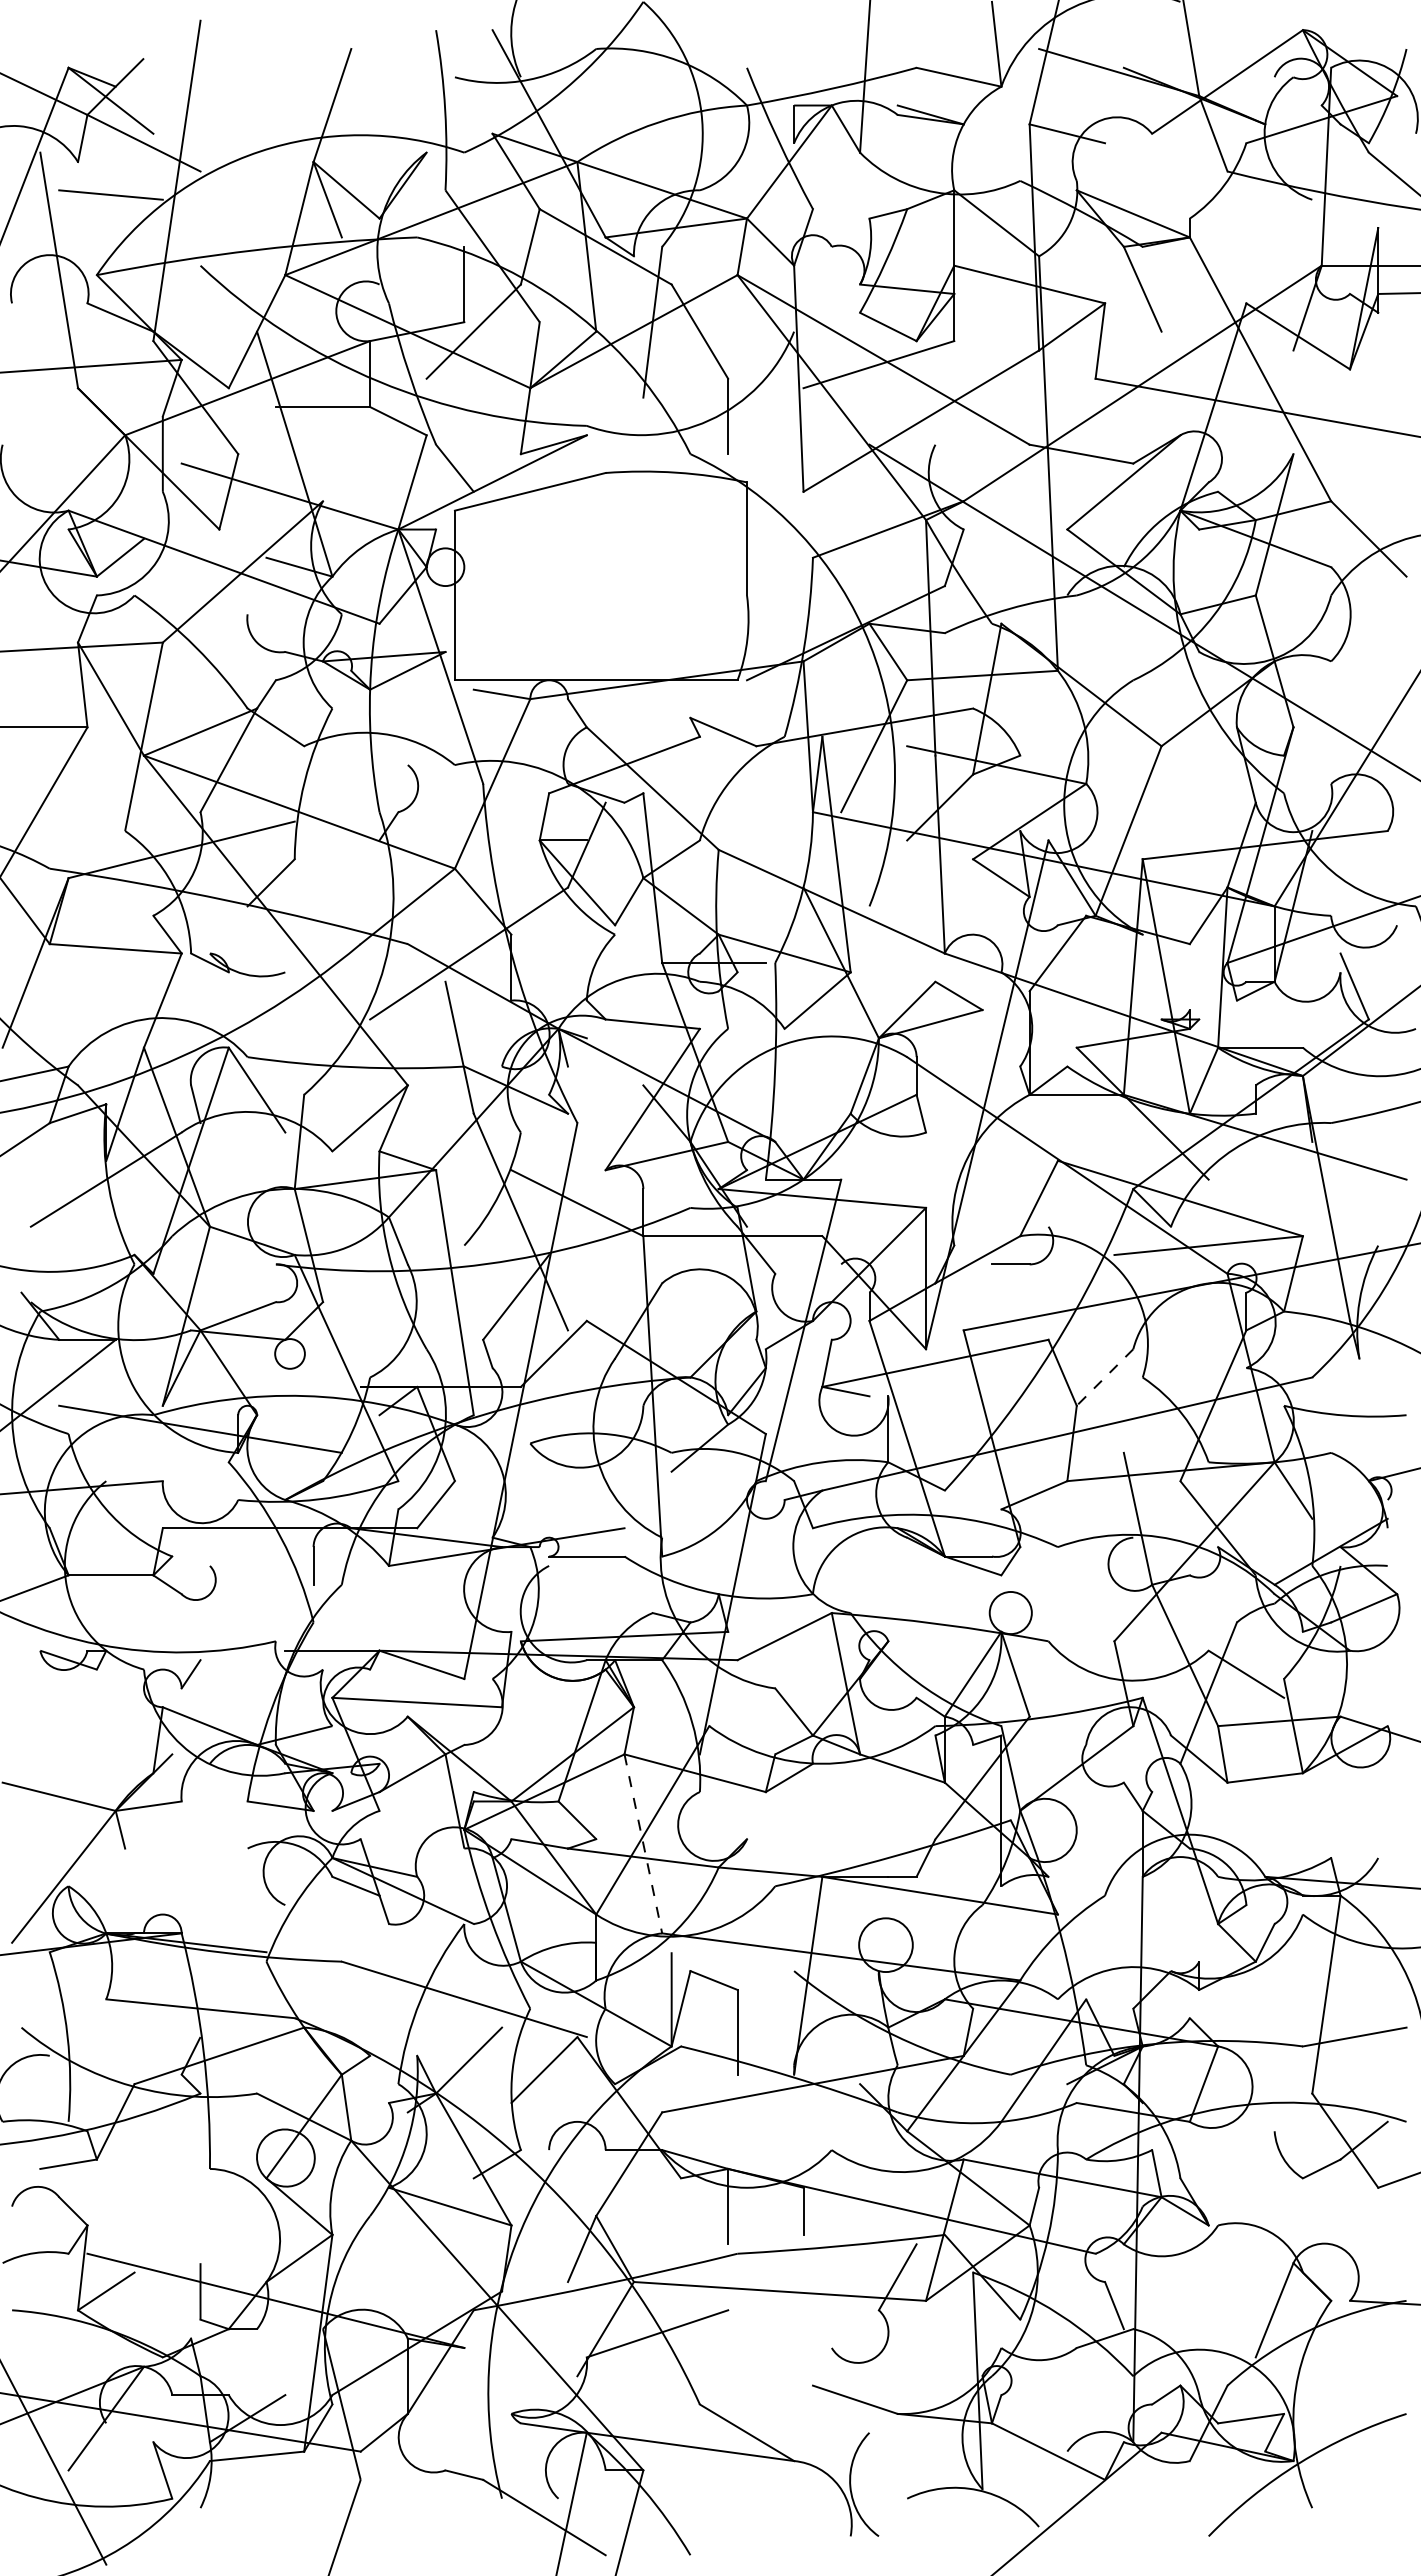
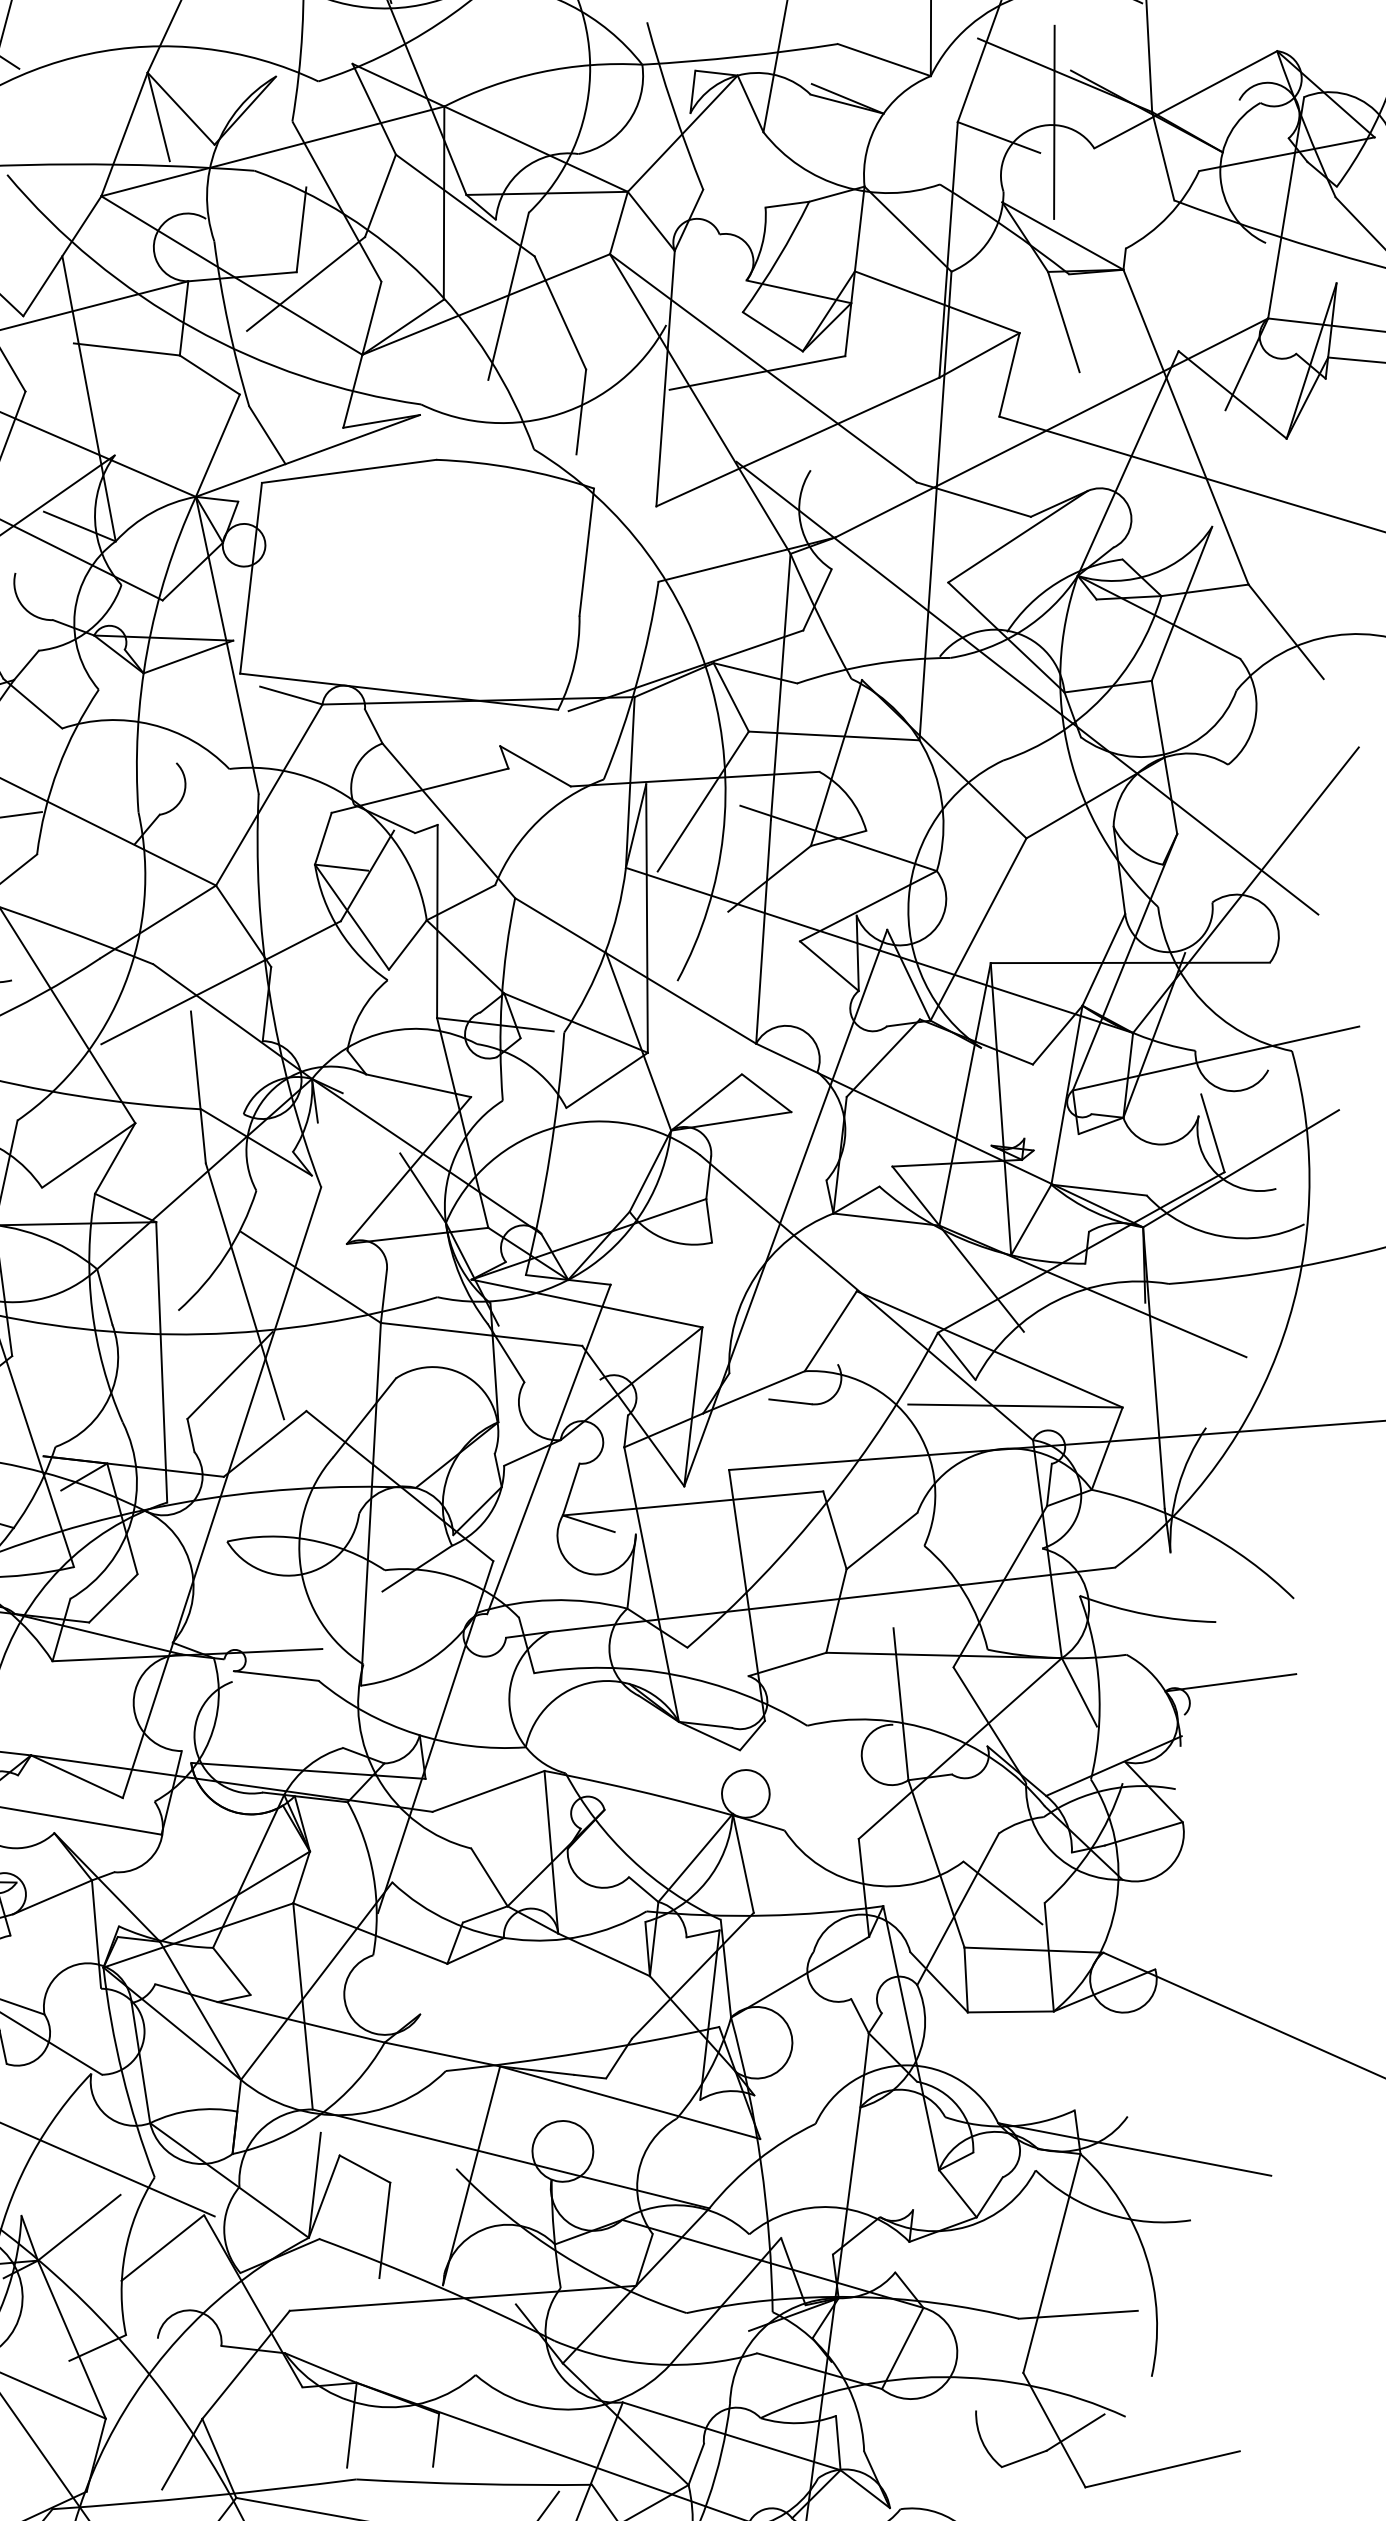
line: (1114, 114) -> (1054, 121), added
line: (1105, 1377) -> (882, 1541), dashed -> solid
line: (643, 1844) -> (303, 2007), dashed -> solid

